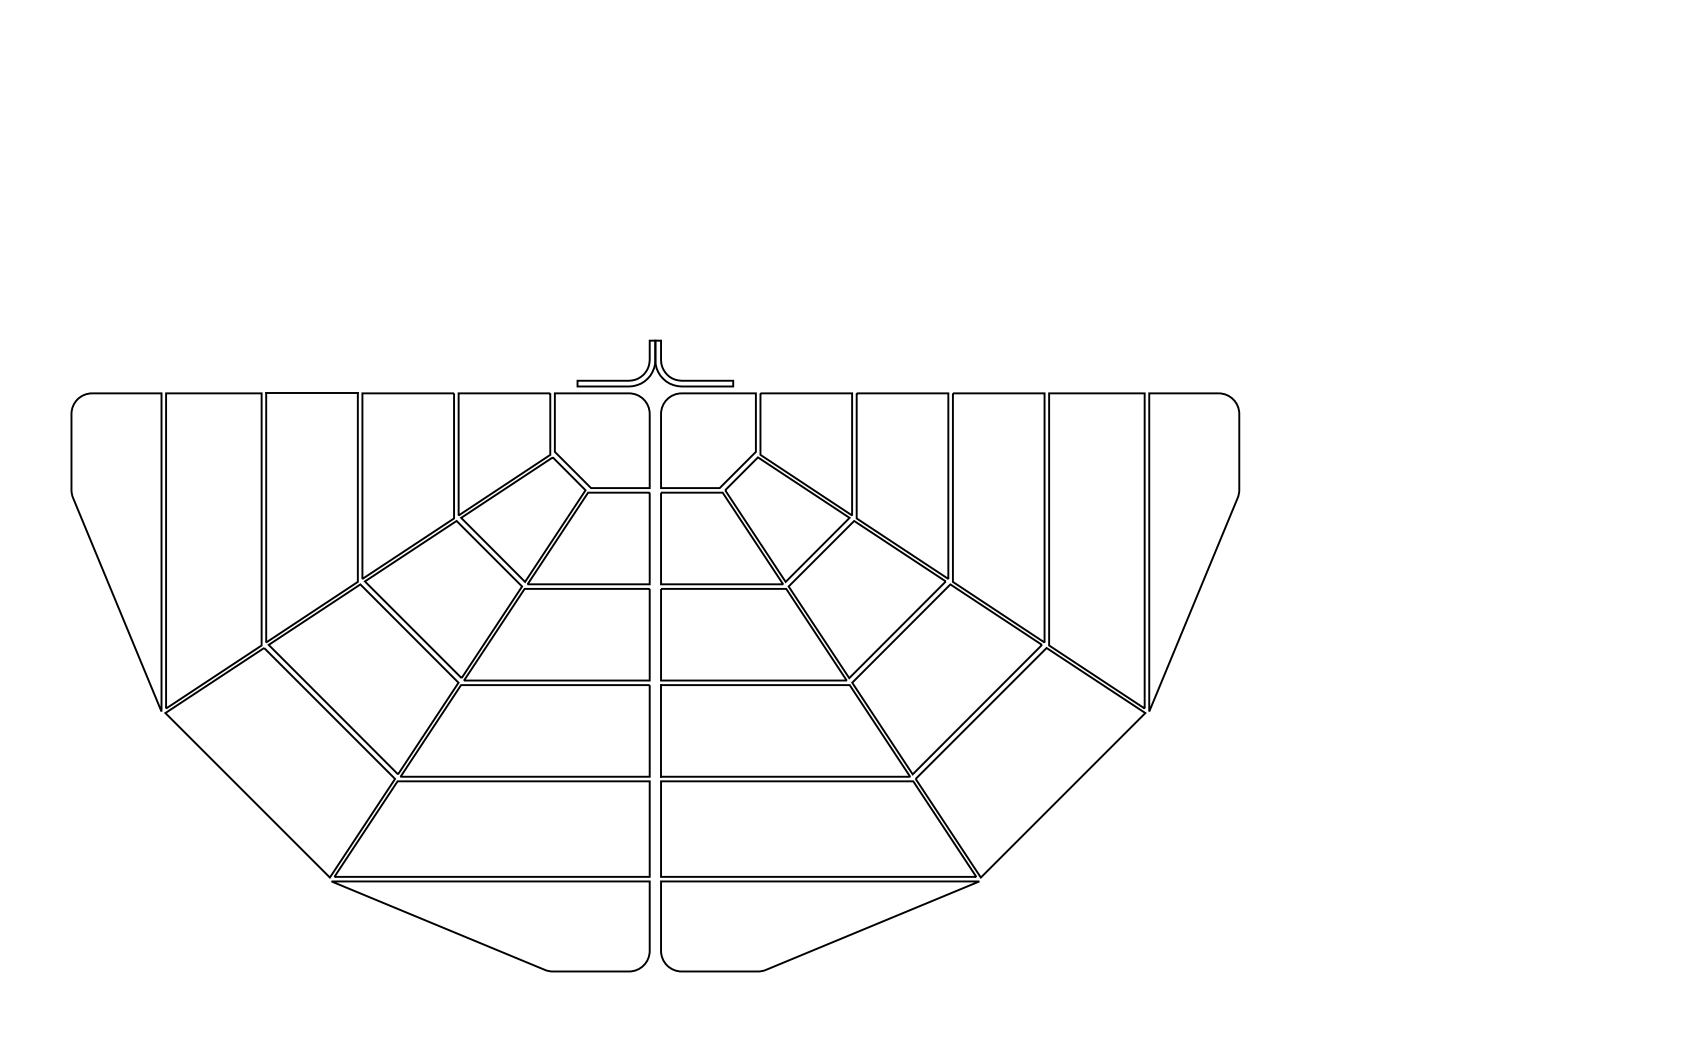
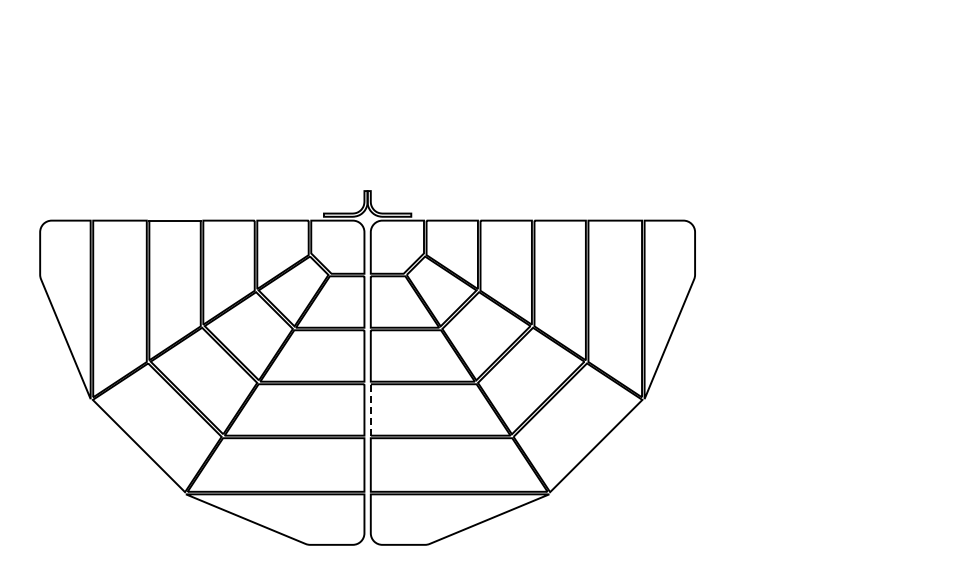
line: (660, 730) -> (370, 409), solid -> dashed

